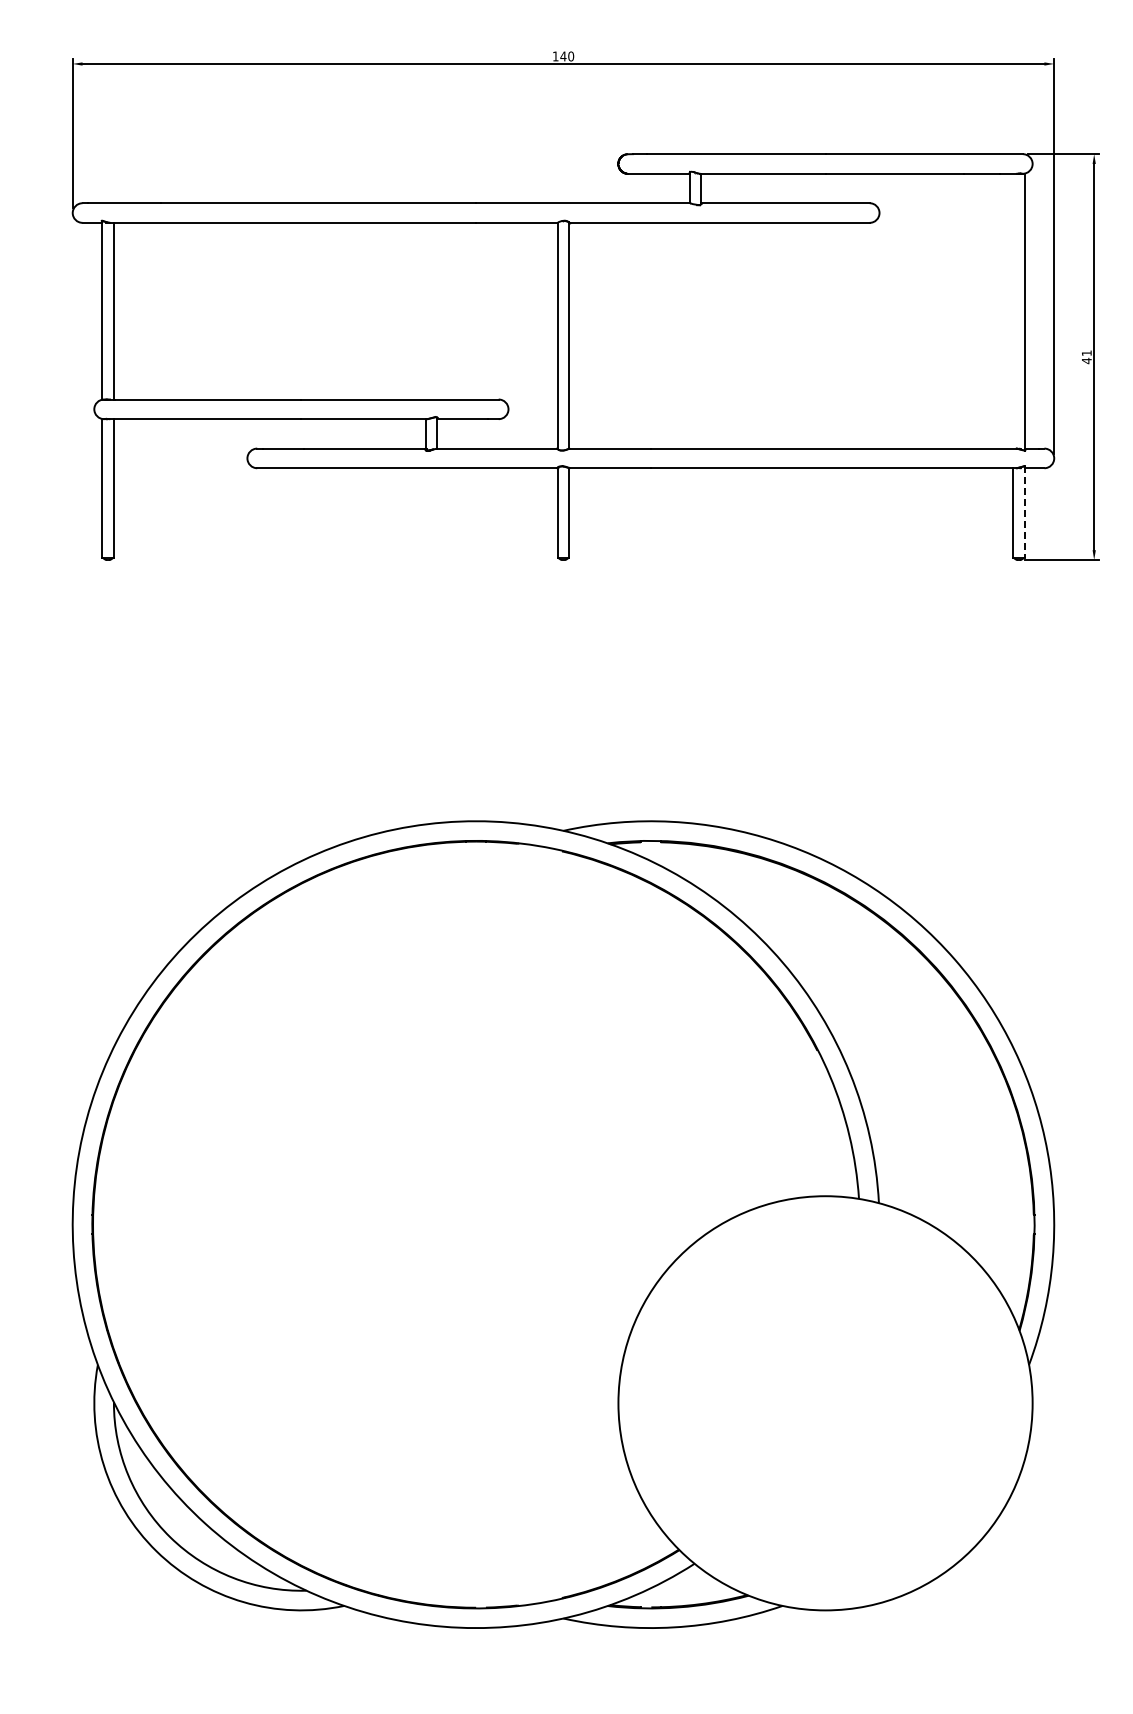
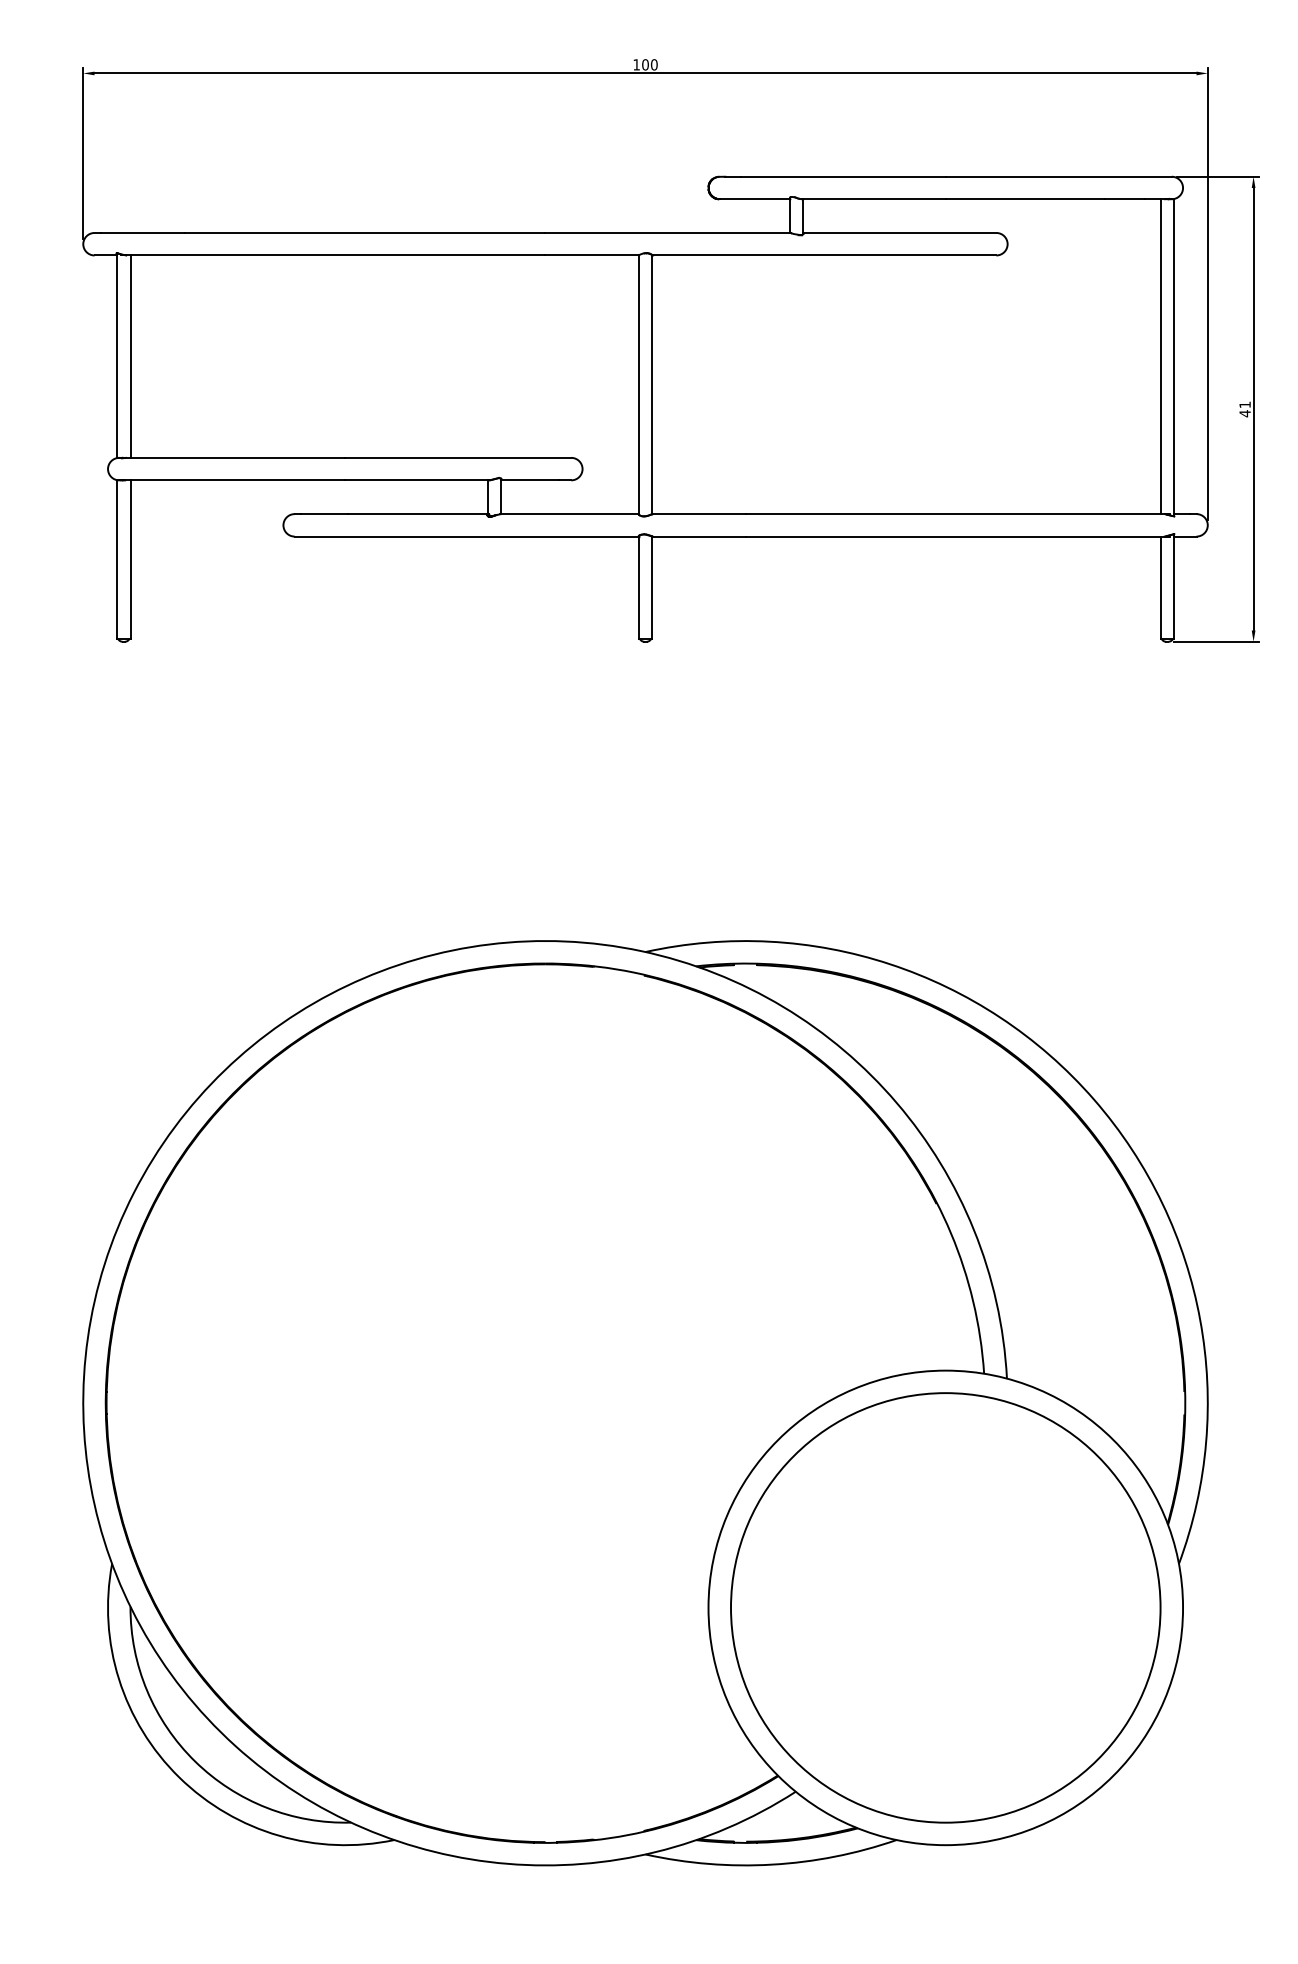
text: (563, 56) -> (645, 64), 140 -> 100
line: (1013, 310) -> (1161, 355), added
line: (1024, 511) -> (1173, 586), dashed -> solid
circle: (825, 1403) -> (945, 1608), added

